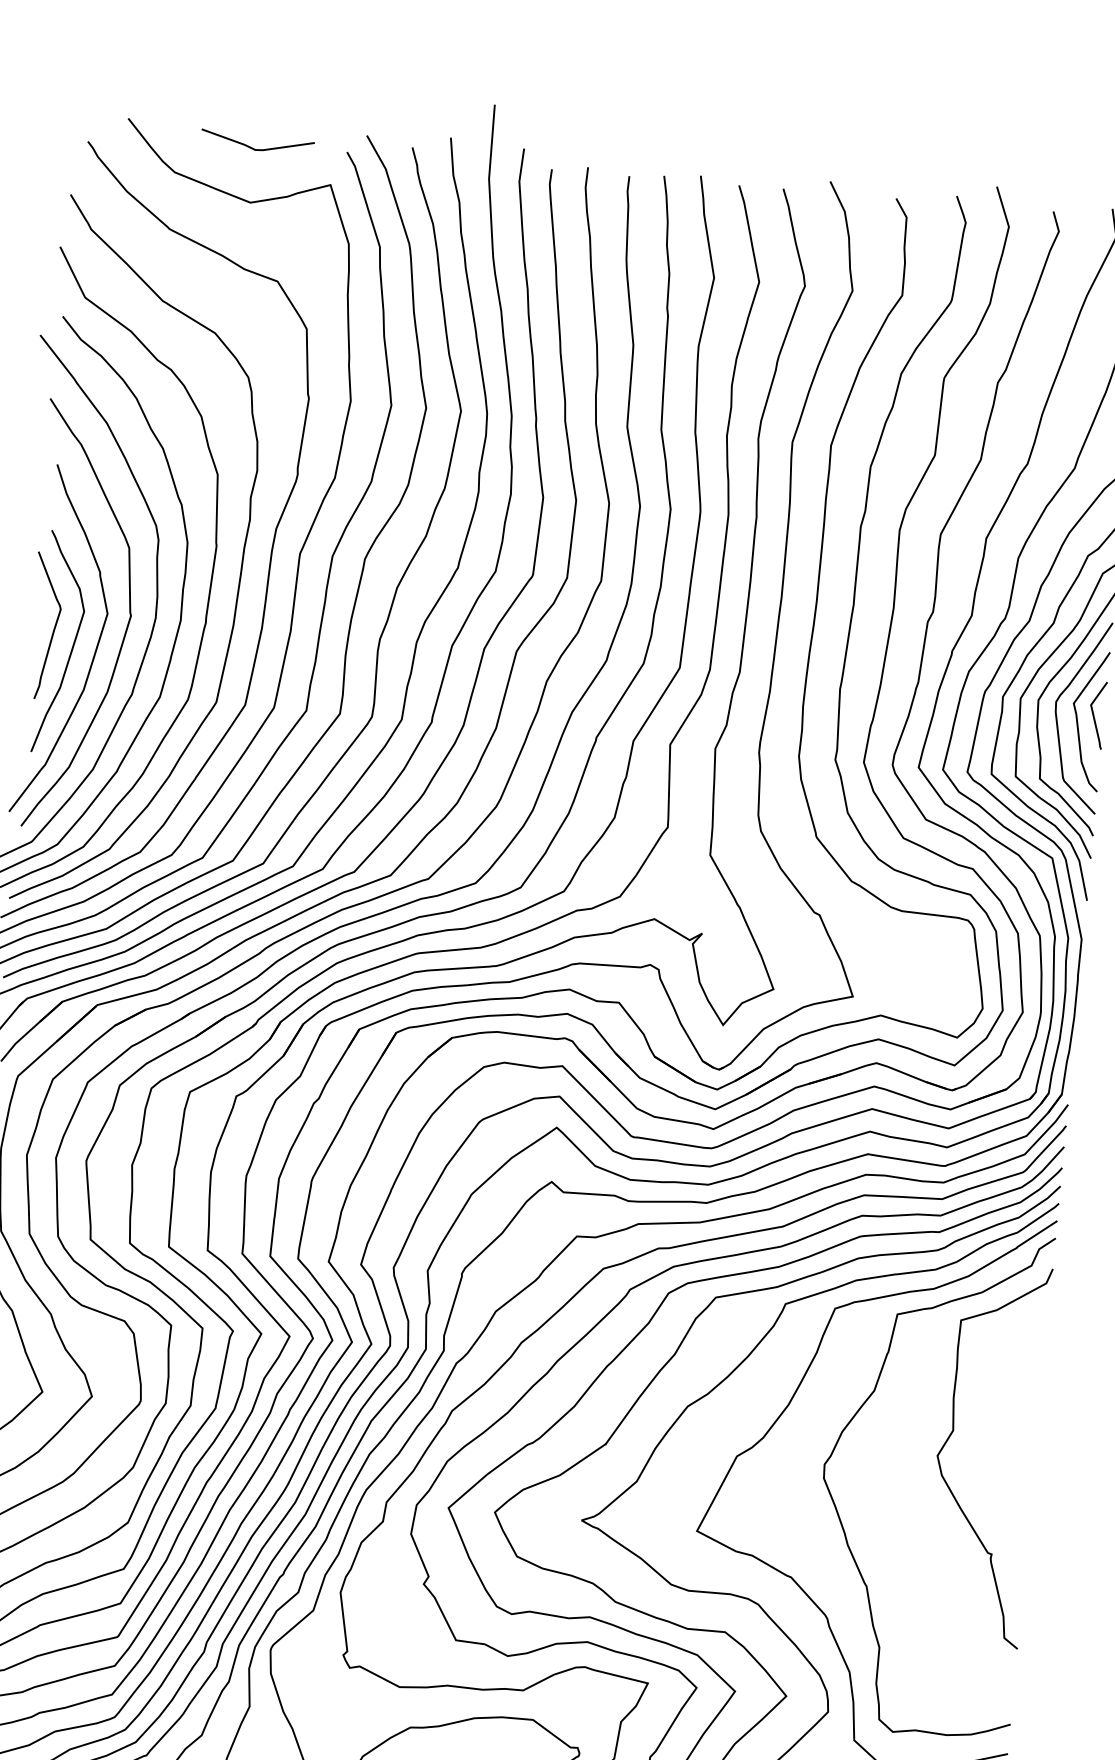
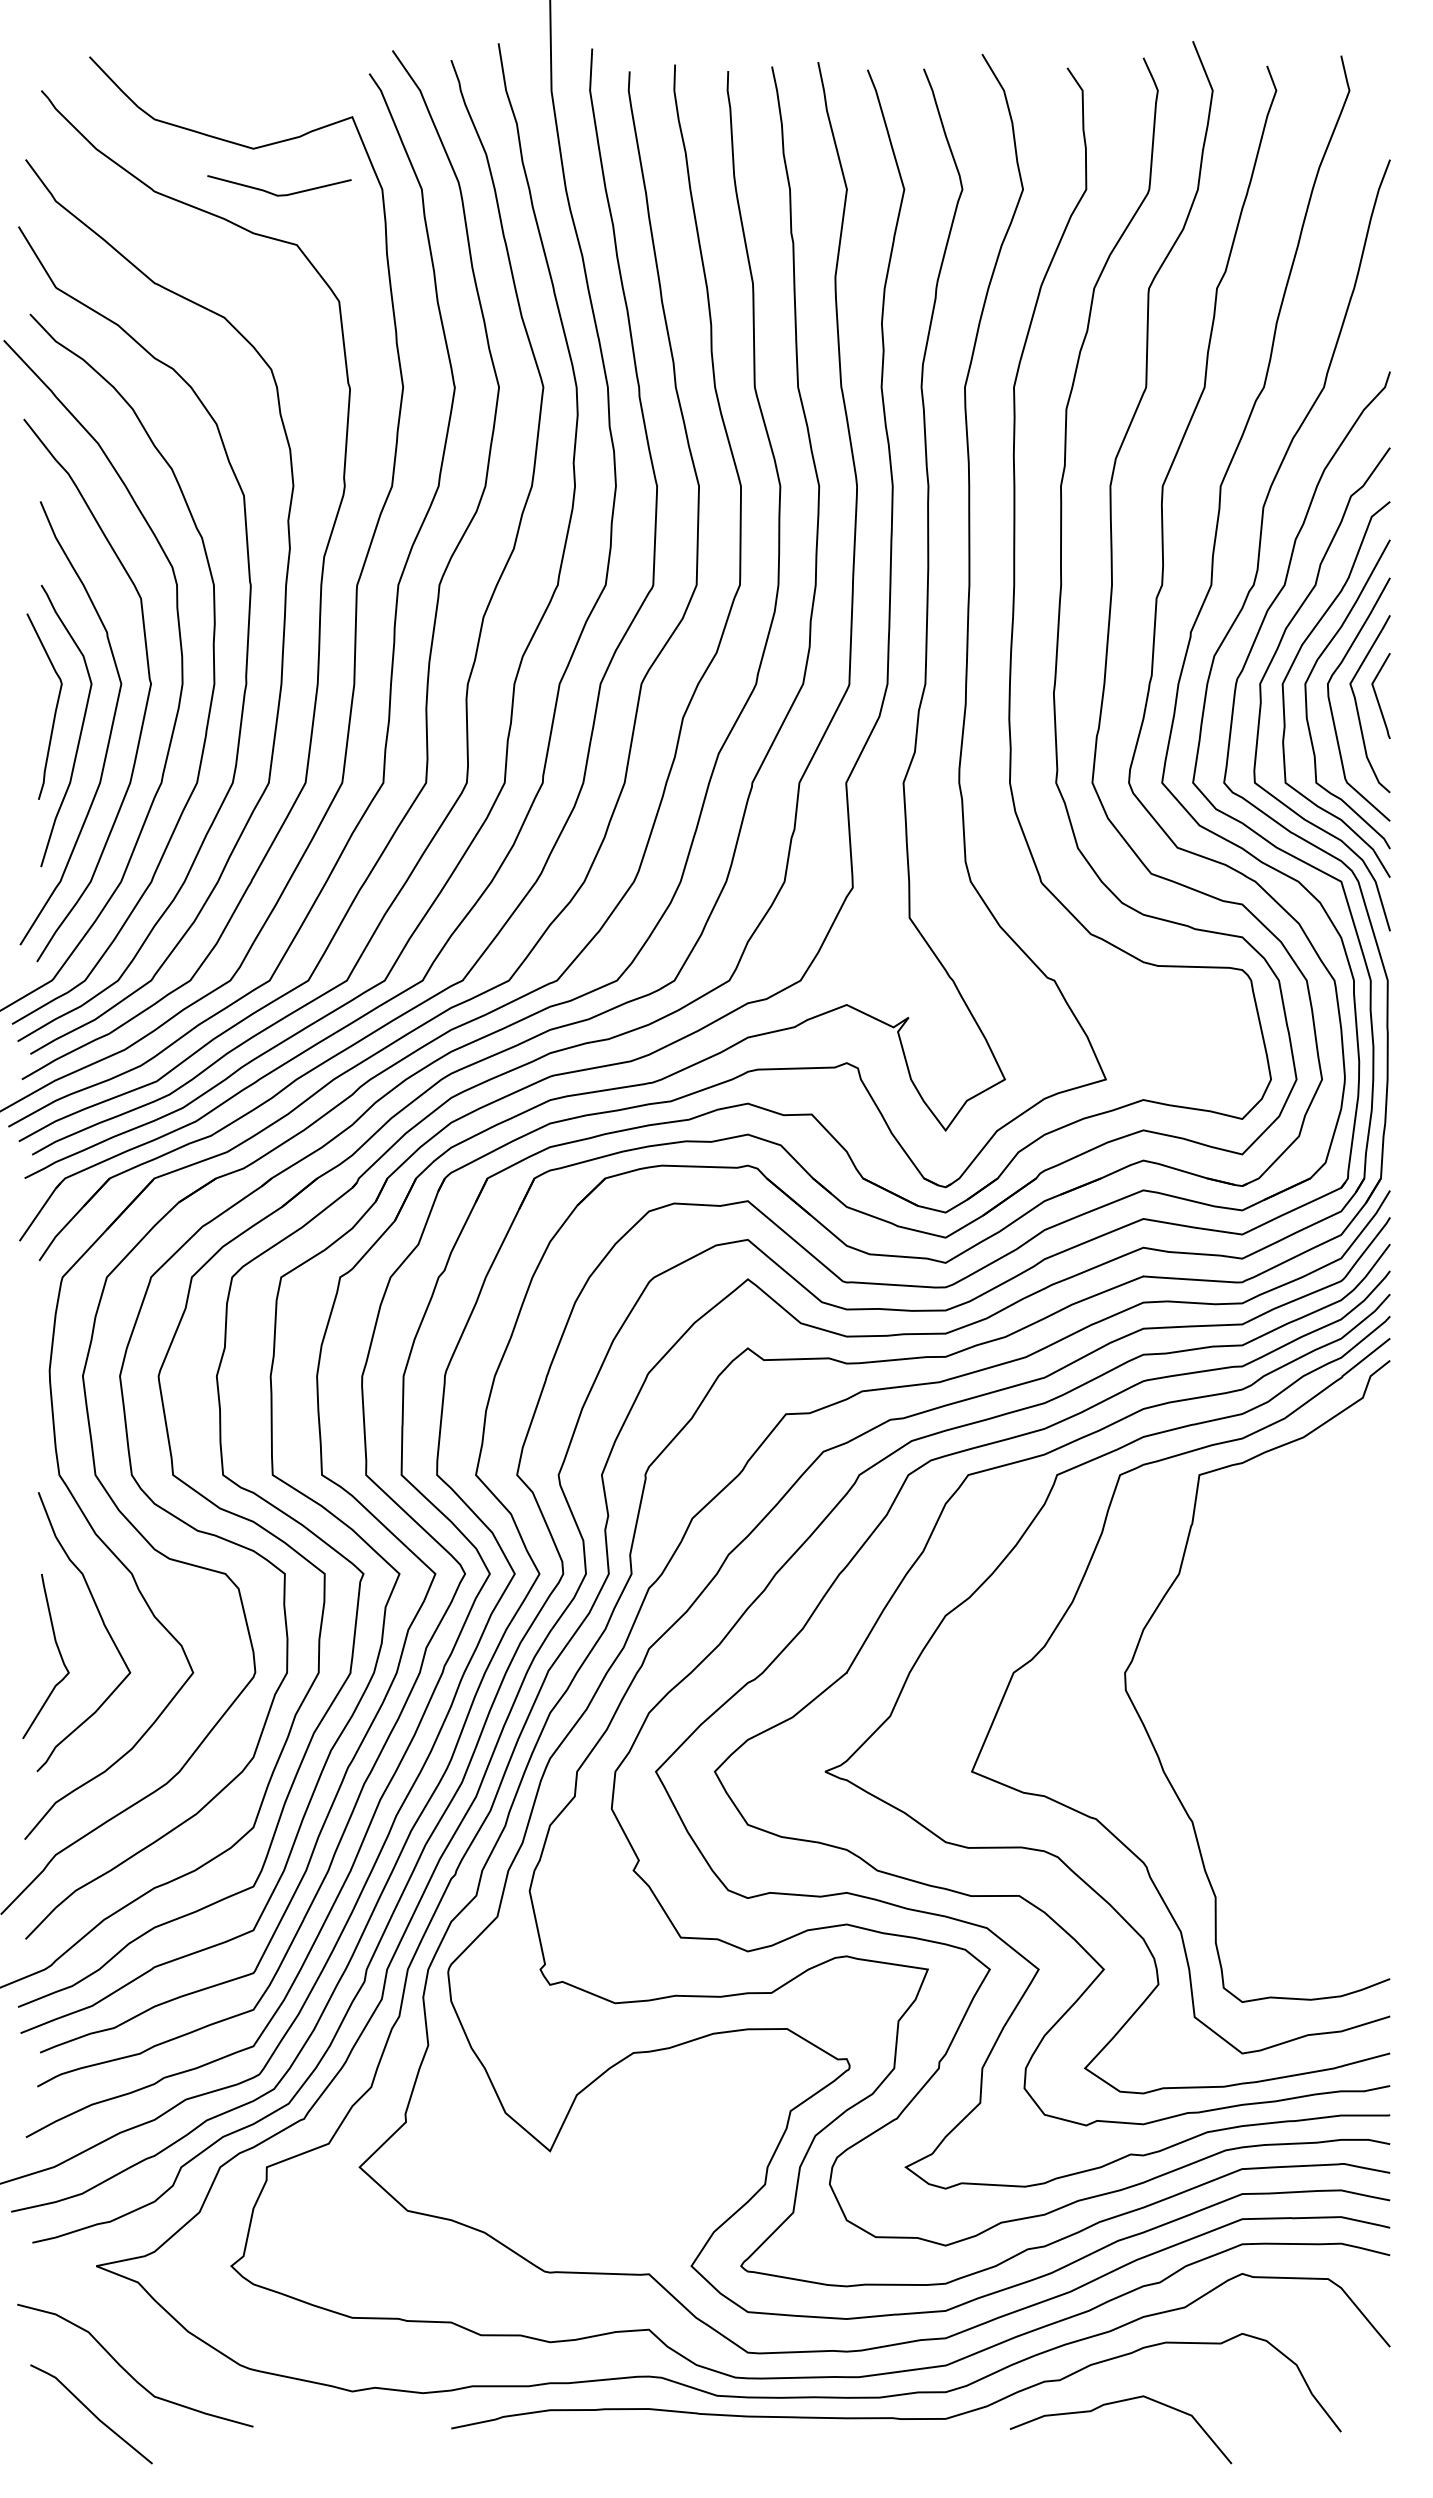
line: (257, 149) -> (279, 194), moved
curve: (952, 1433) -> (1282, 1618), removed

